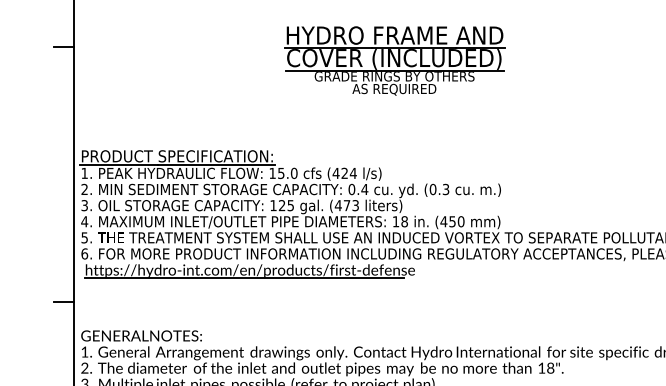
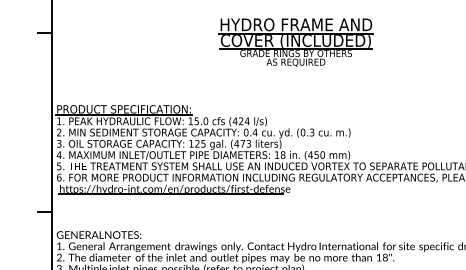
part: (393, 60) -> (295, 42), moved

